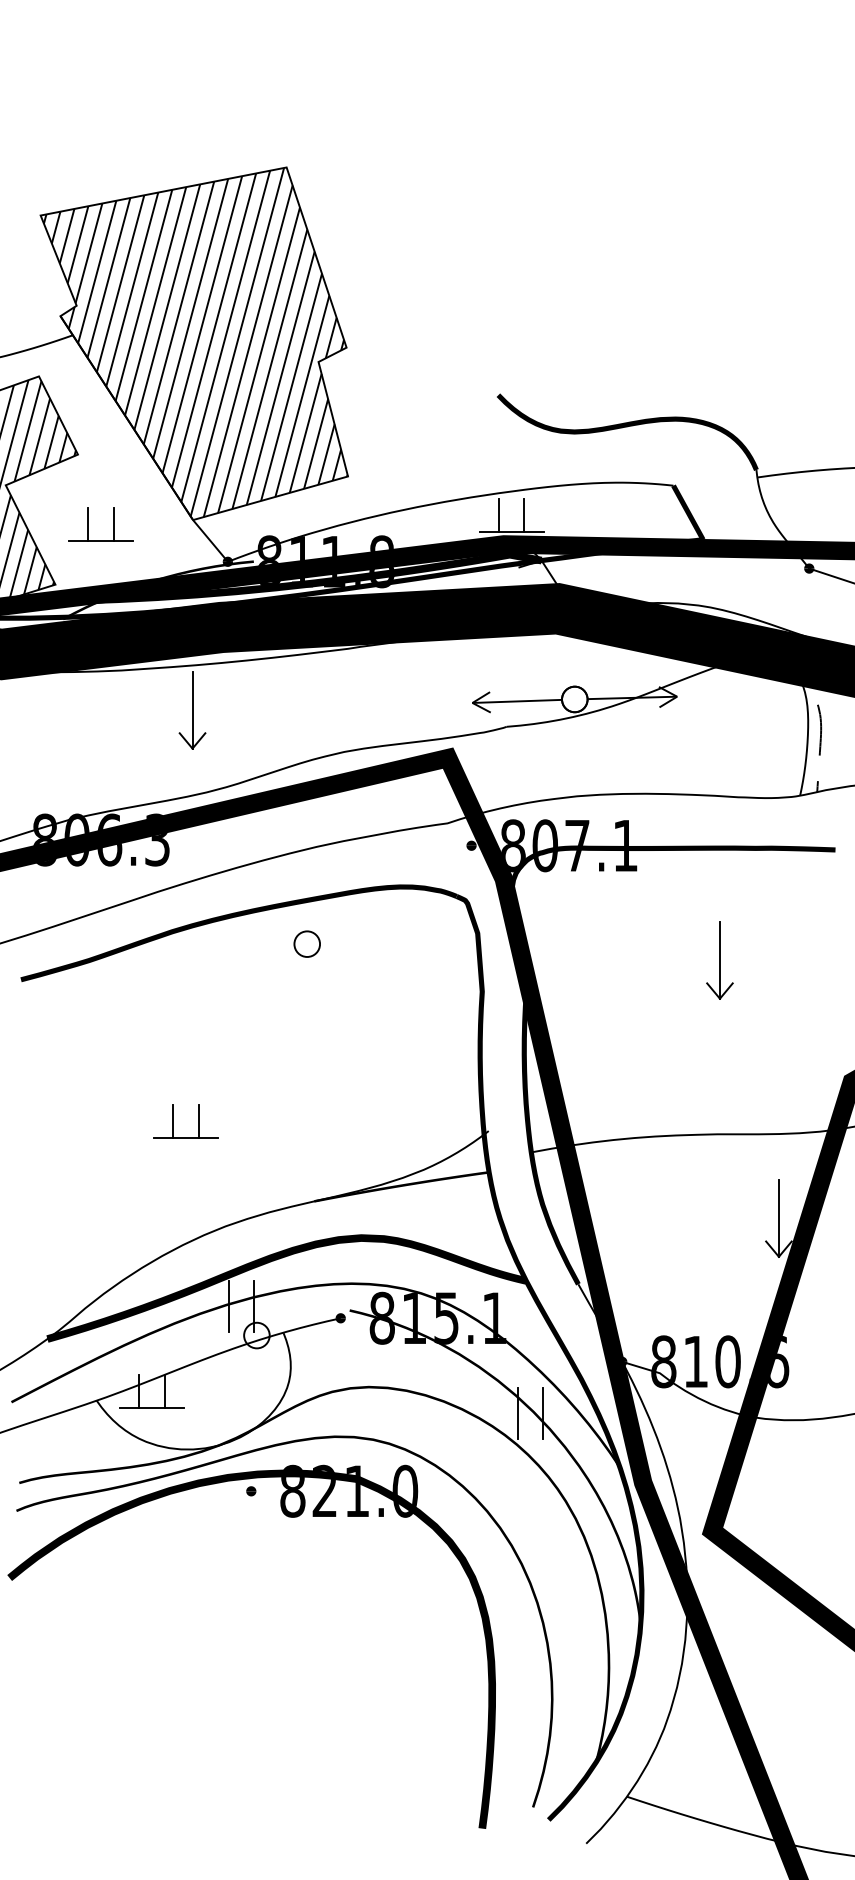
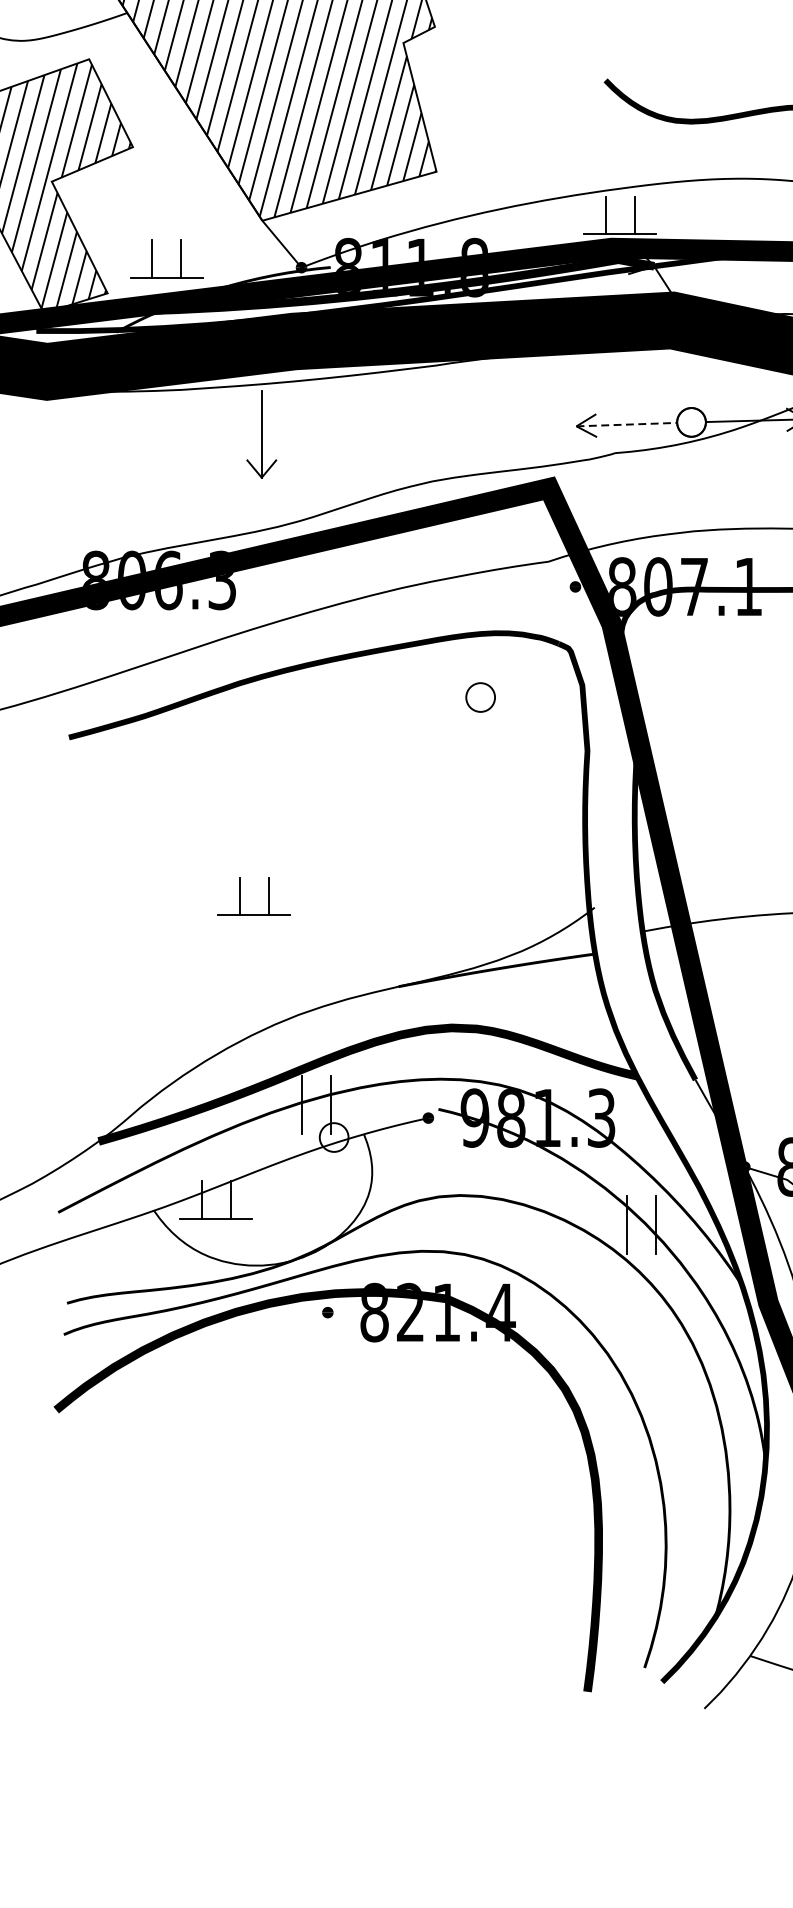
part: (88, 524) -> (152, 259), moved
line: (517, 701) -> (627, 424), solid -> dashed
circle: (306, 943) -> (479, 696), moved
text: (437, 1317) -> (537, 1117), 815.1 -> 981.3
text: (404, 1490) -> (500, 1311), 821.0 -> 821.4

